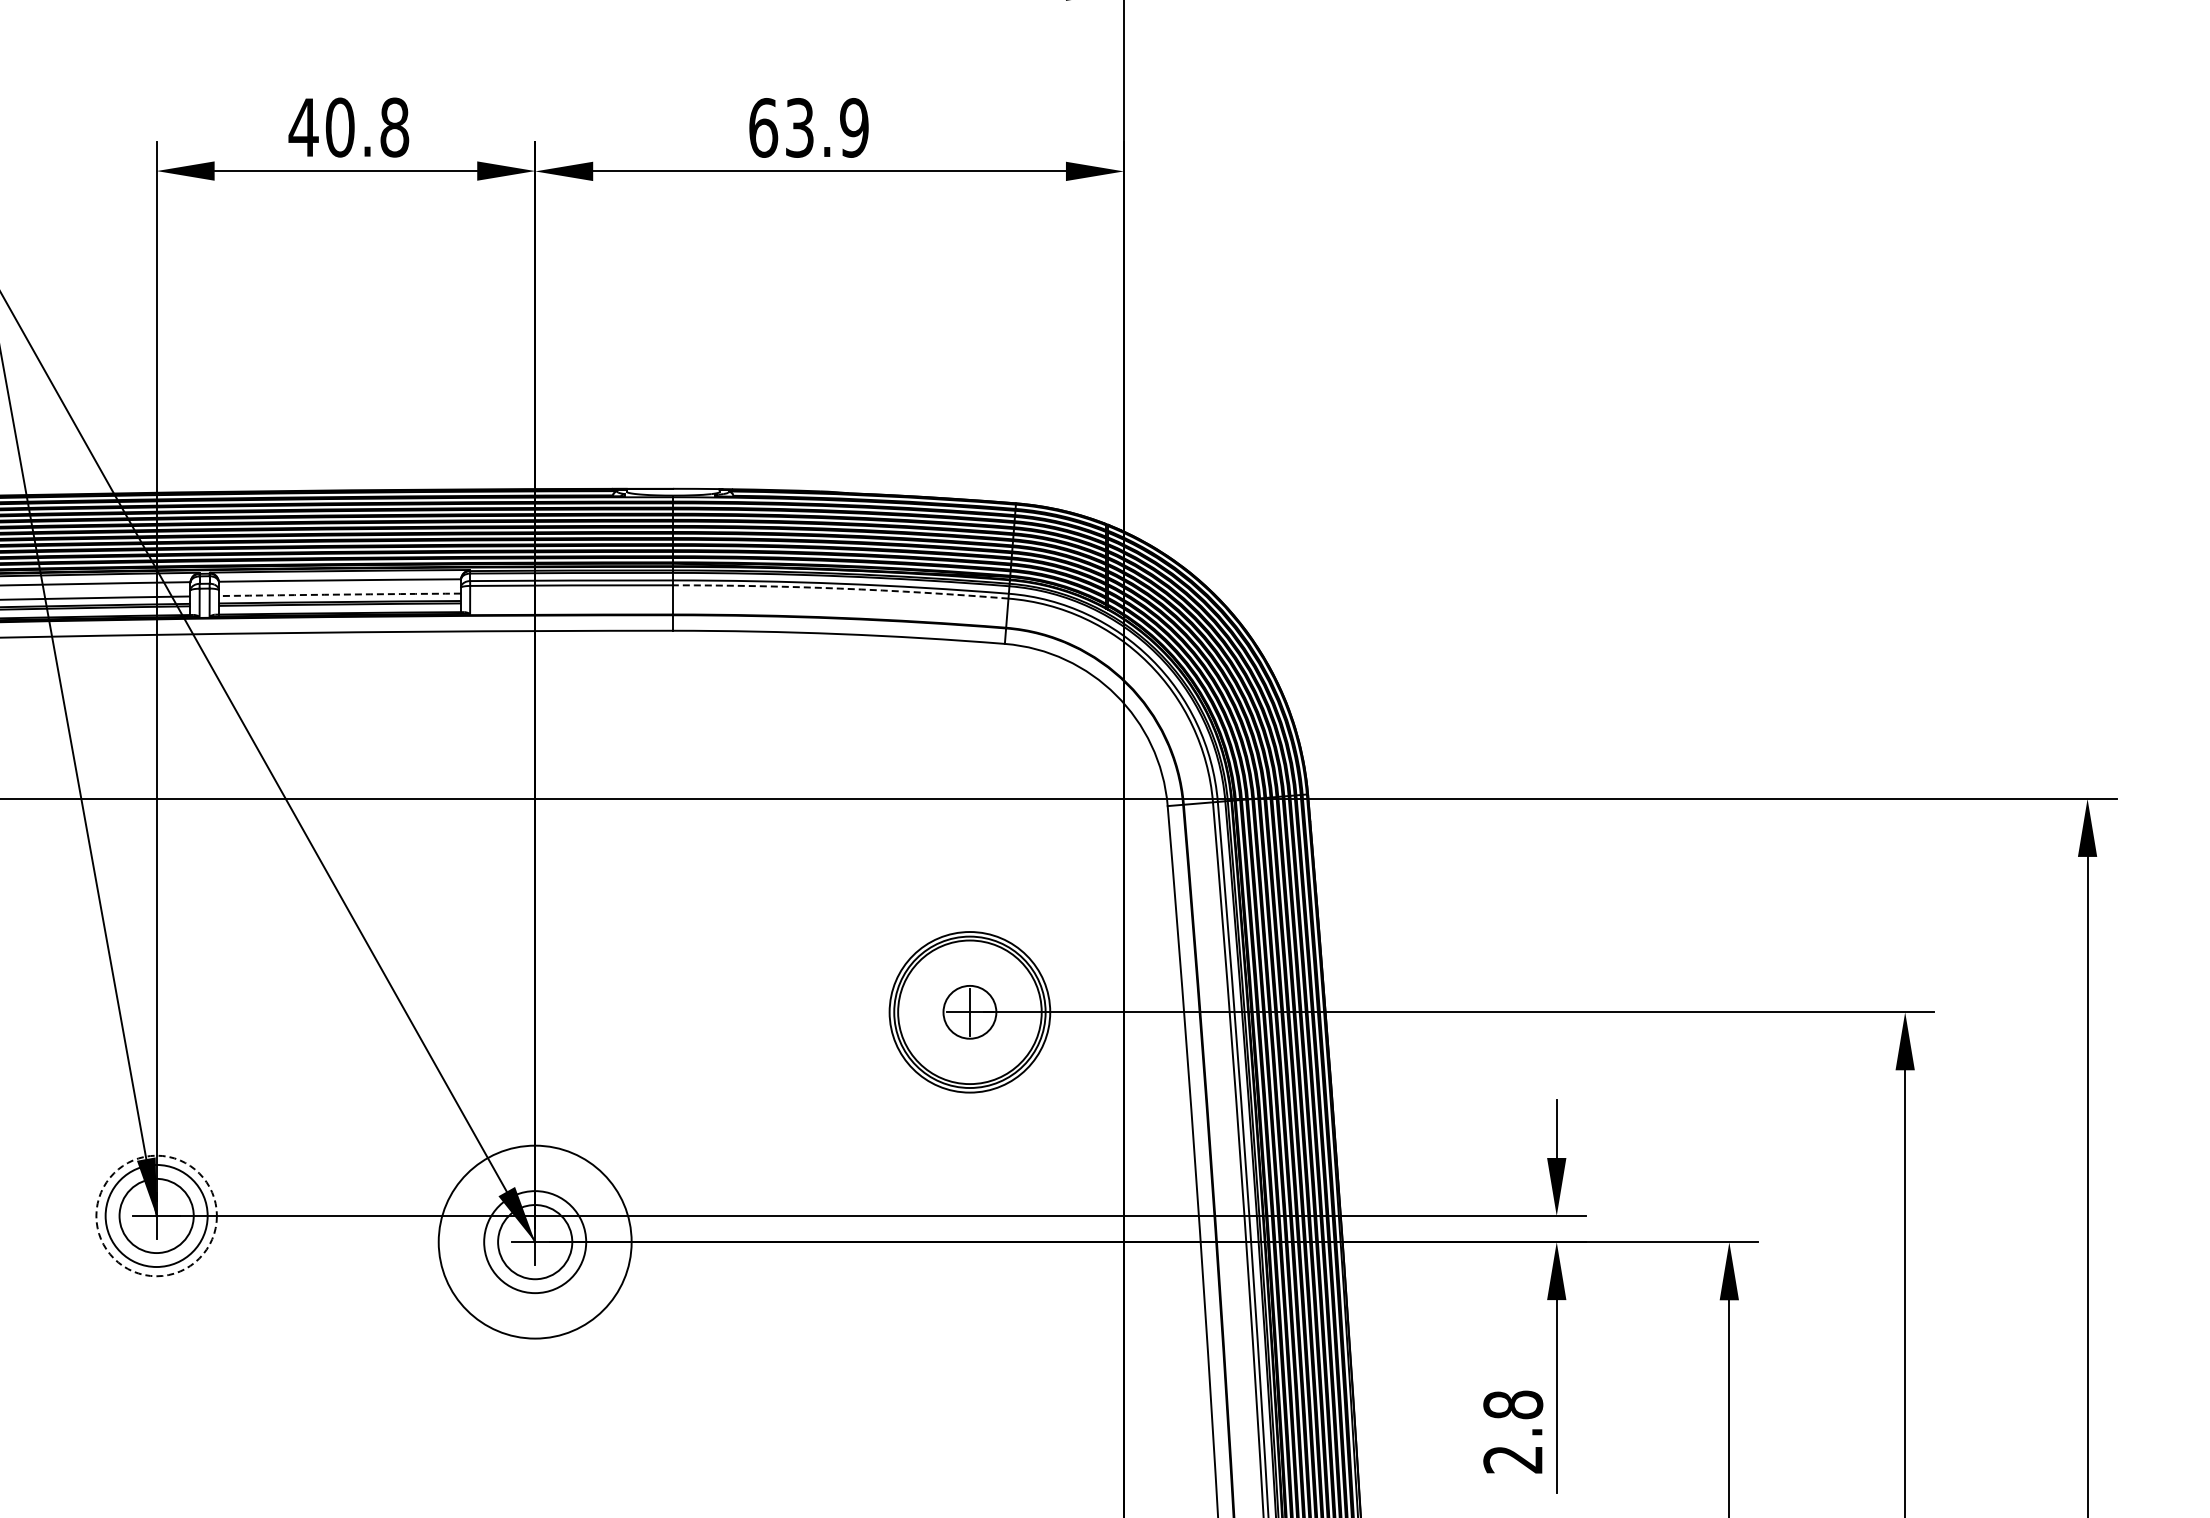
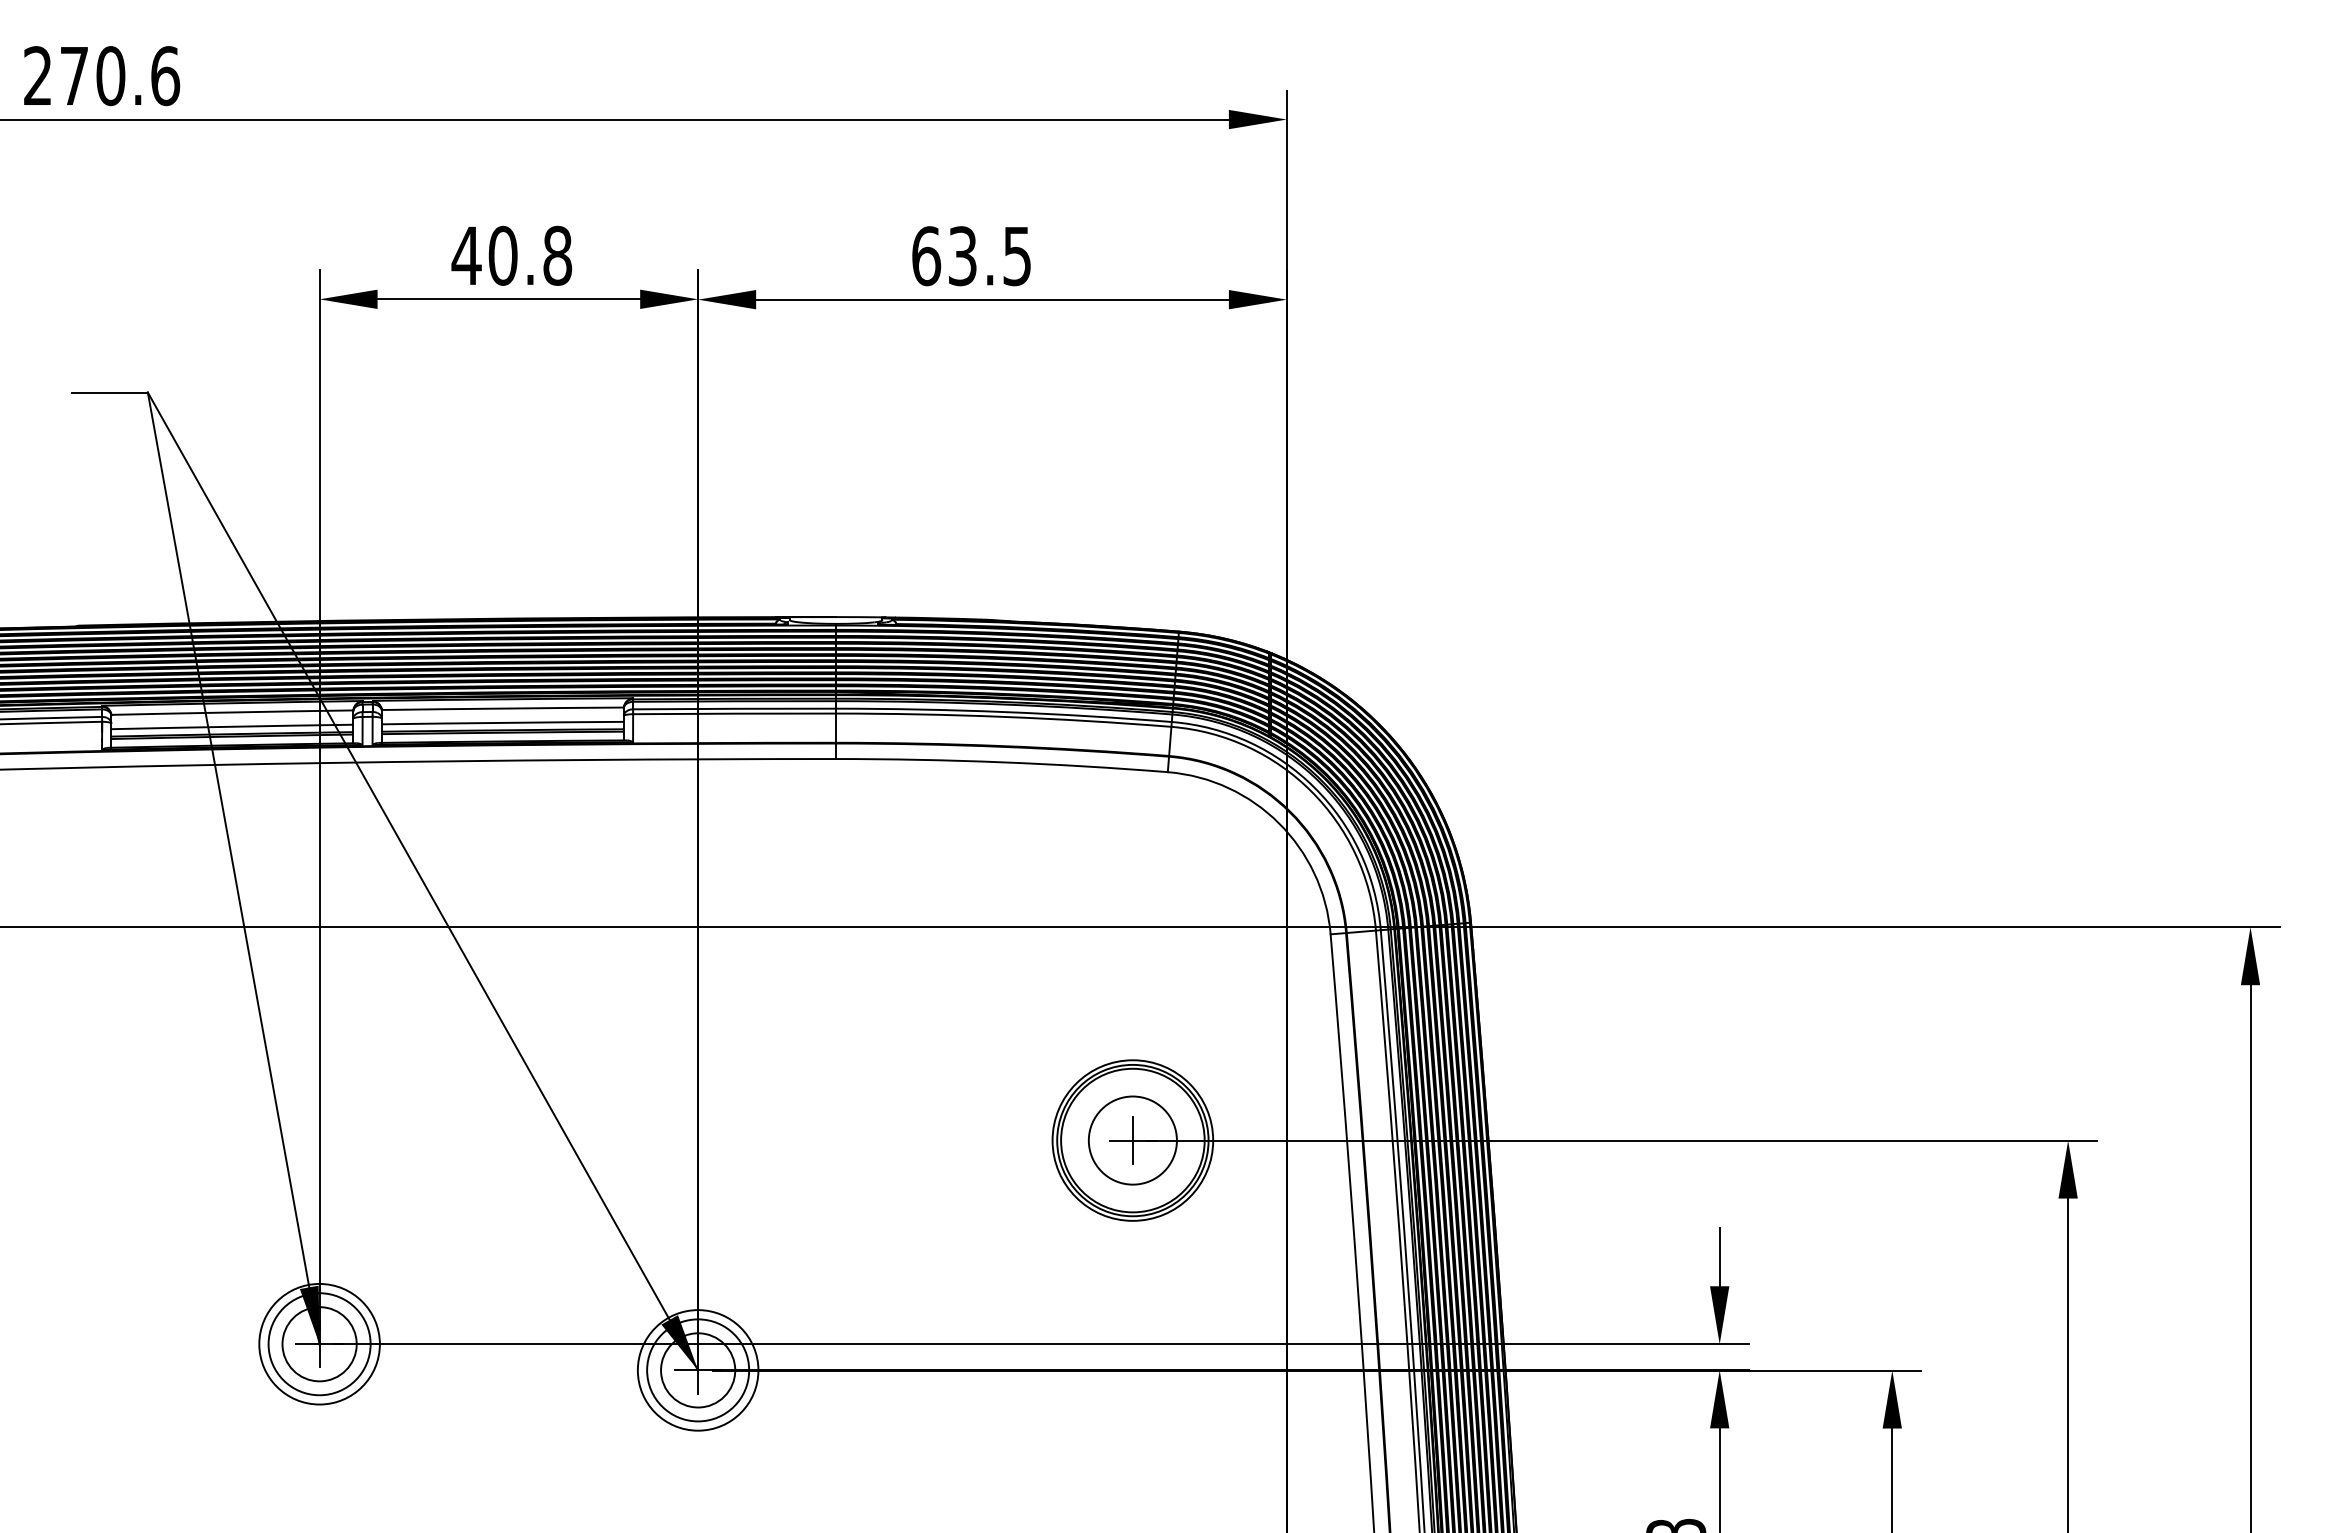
text: (854, 127) -> (1017, 255), 63.9 -> 63.5
arc: (840, 588) -> (1003, 716), dashed -> solid
arc: (339, 594) -> (502, 722), dashed -> solid
circle: (969, 1012) -> (1132, 1140), size x1.67
circle: (156, 1215) -> (319, 1343), dashed -> solid
circle: (534, 1242) -> (697, 1370), size x0.62

